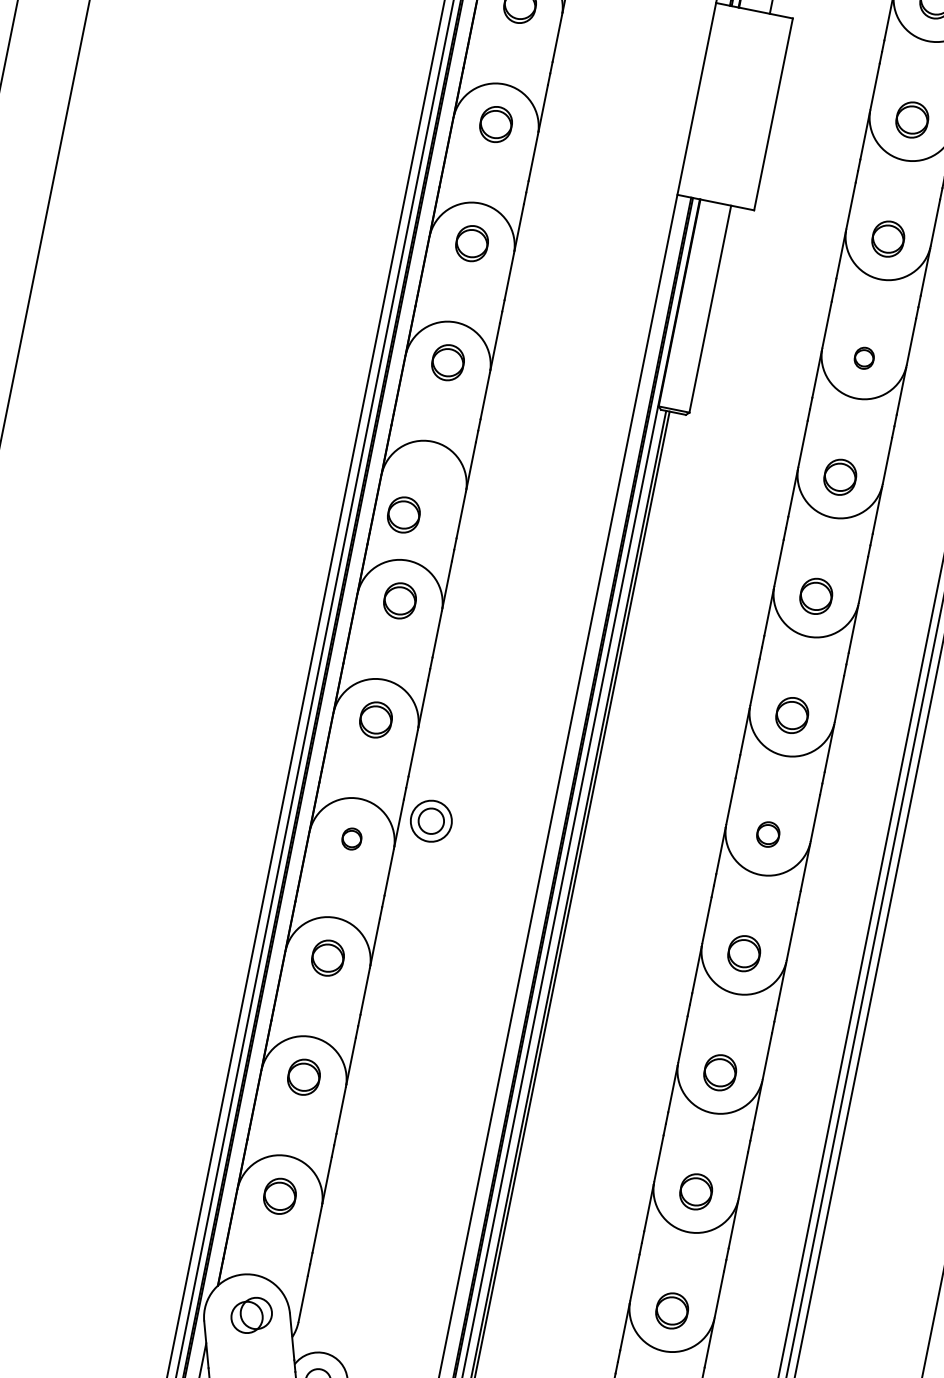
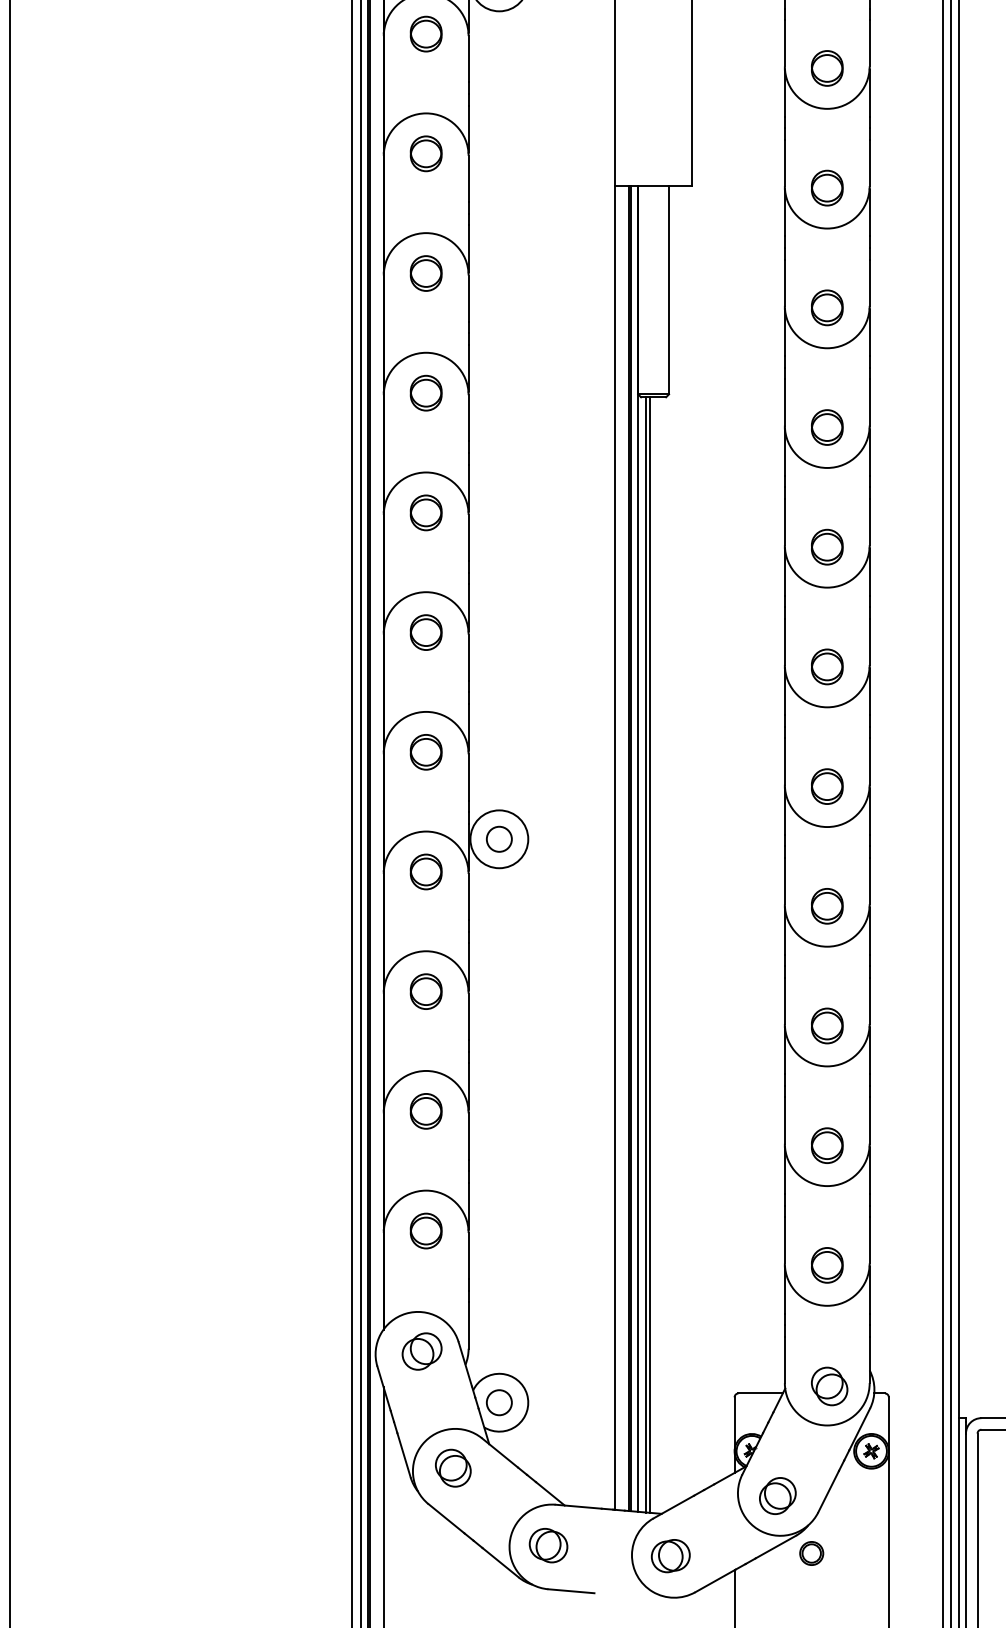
part: (864, 357) -> (827, 307), size x1.67
part: (403, 514) -> (425, 512), moved
circle: (431, 821) -> (499, 839), size x1.43
part: (768, 834) -> (827, 786), size x1.43
part: (351, 838) -> (425, 871), size x1.67

